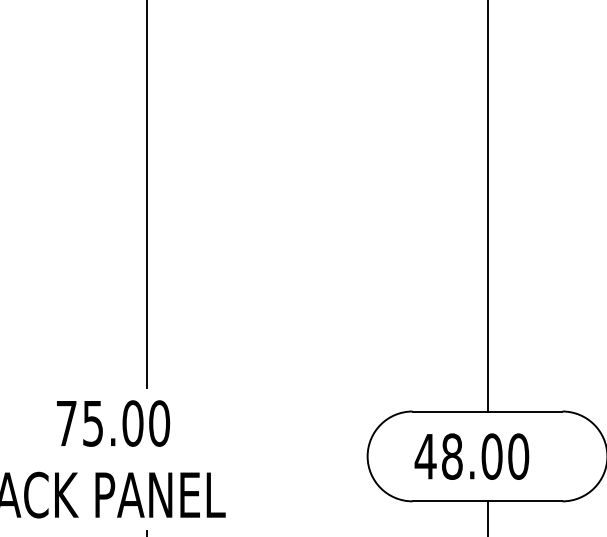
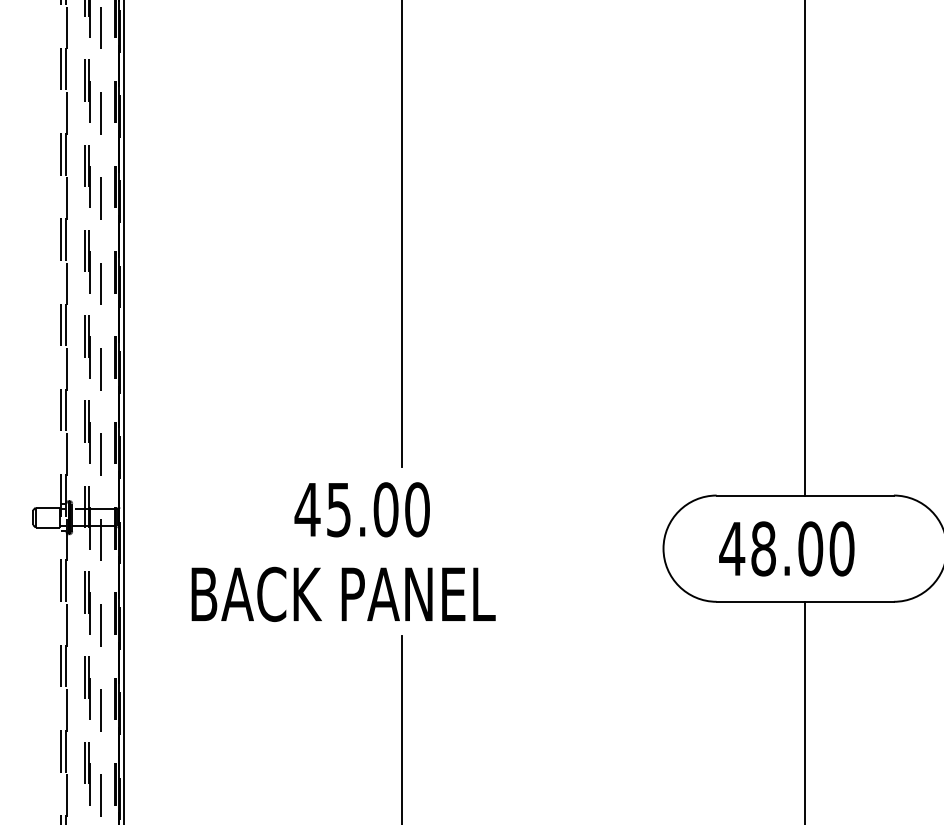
text: (66, 423) -> (307, 509), 75.00 -> 45.00

